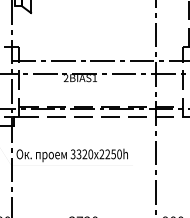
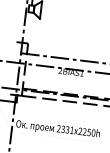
text: (81, 154) -> (65, 129), 3320 -> 2331

